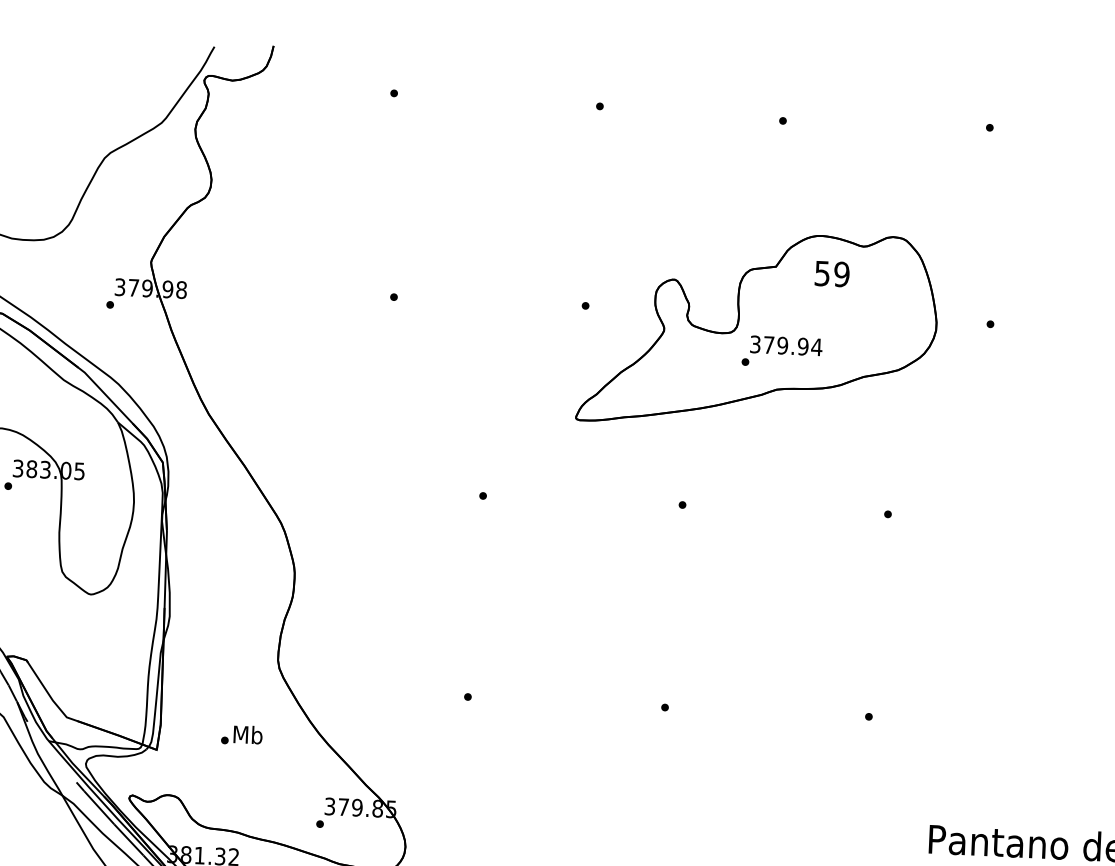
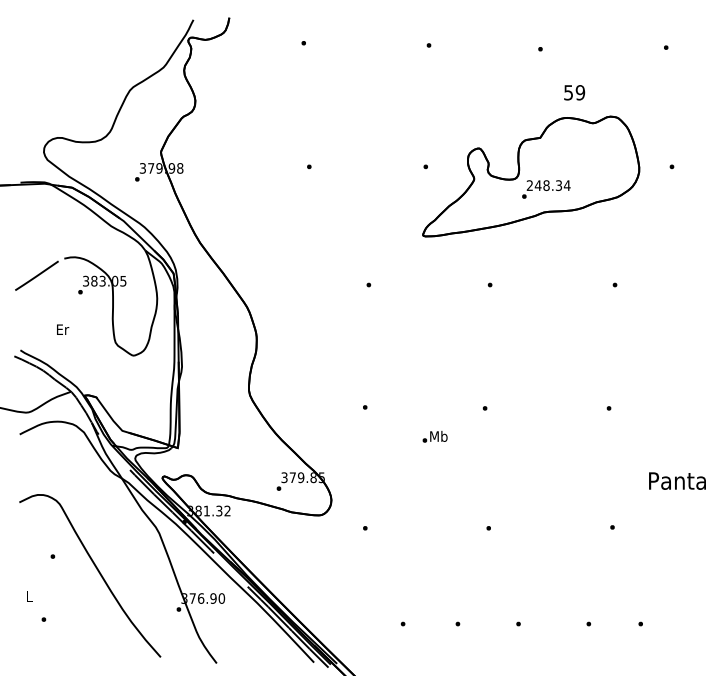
text: (832, 273) -> (574, 92), moved
text: (779, 345) -> (544, 185), 379.94 -> 248.34
text: (240, 734) -> (434, 436), moved

